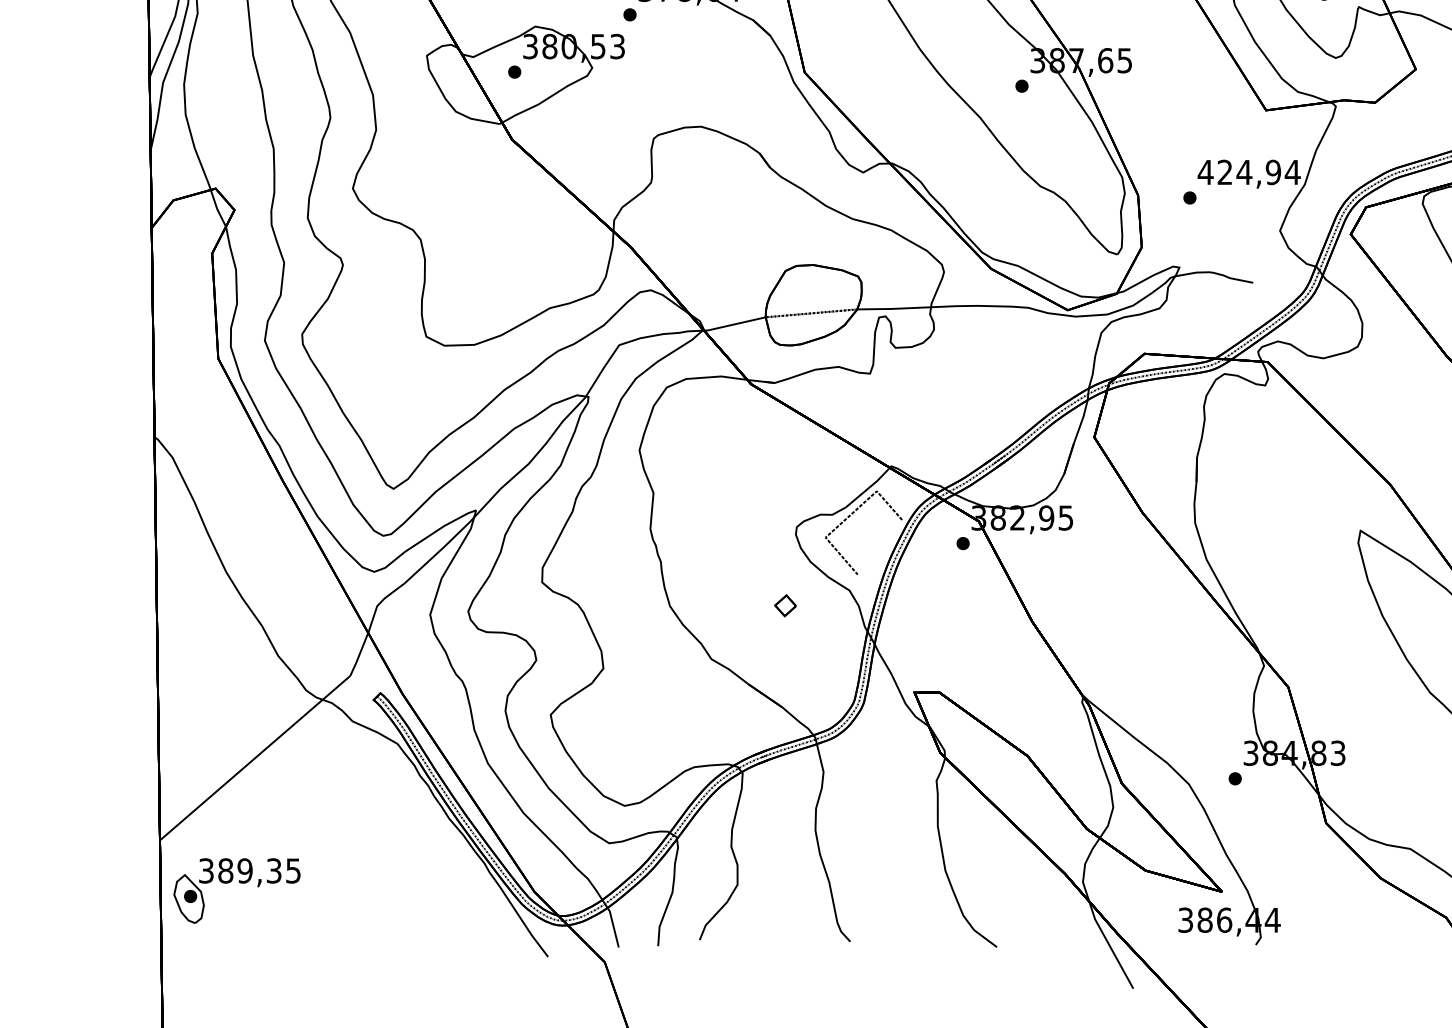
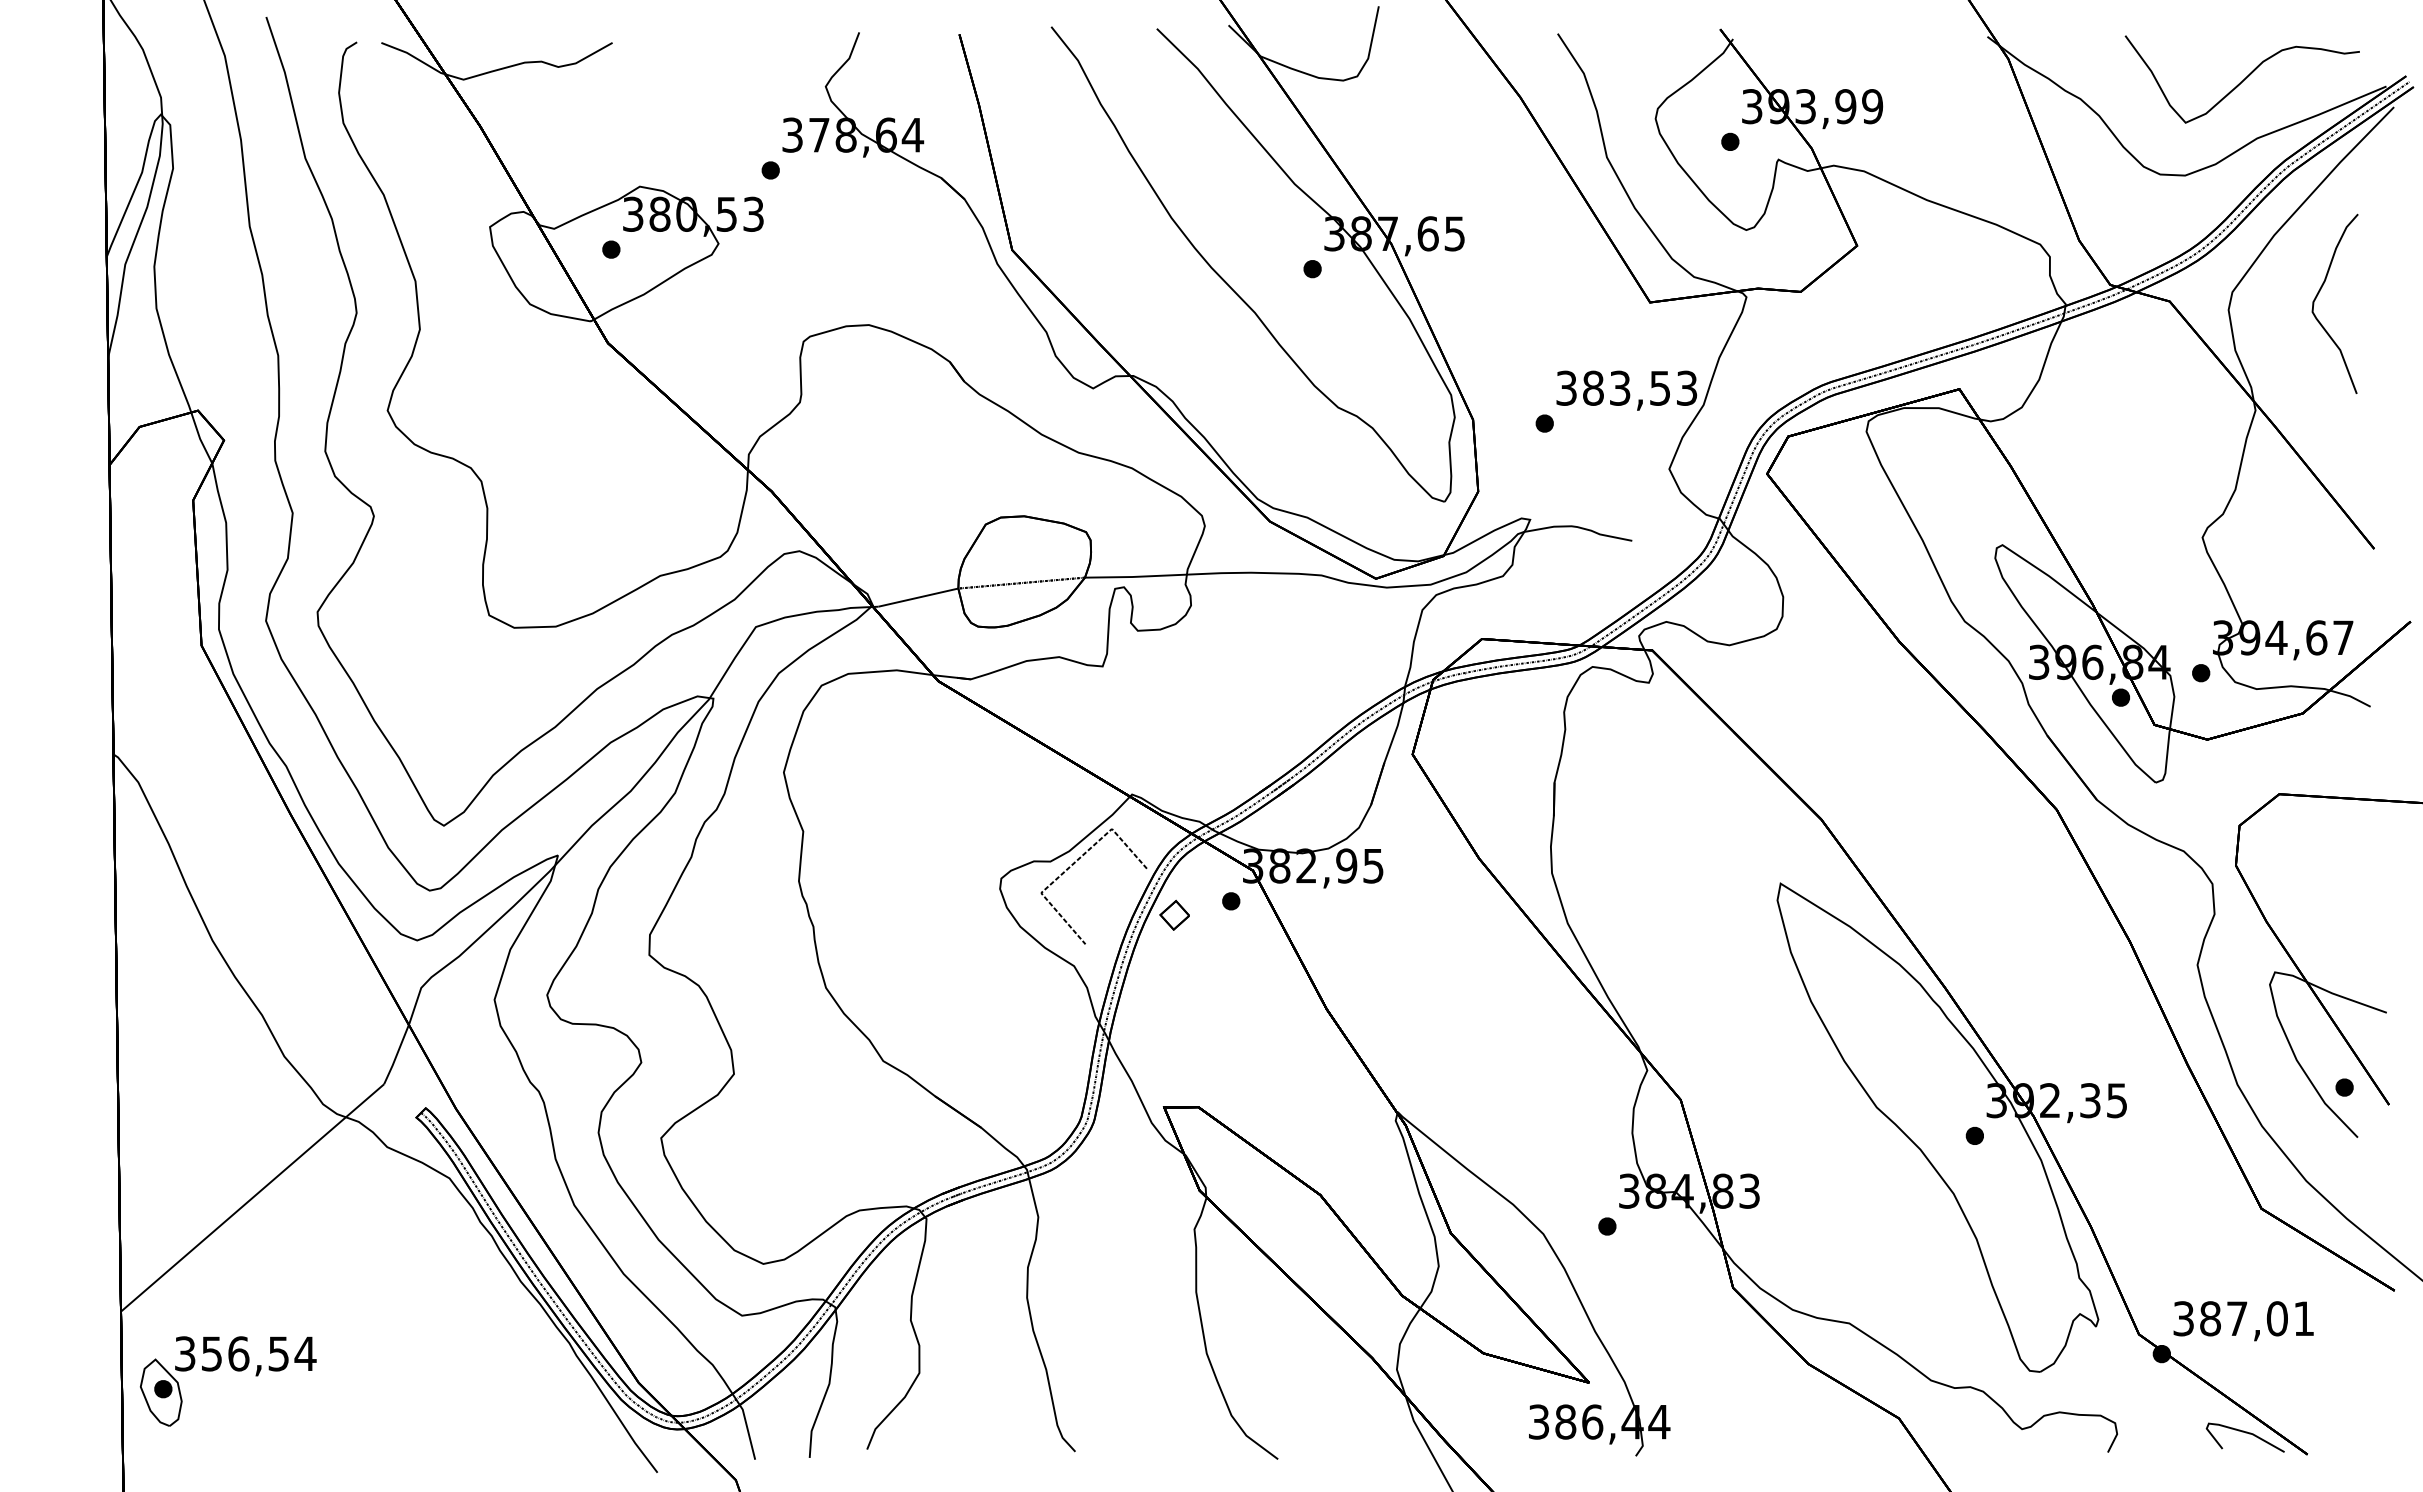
text: (1249, 171) -> (1626, 387), 424,94 -> 383,53
part: (785, 605) -> (1174, 914), moved
text: (259, 870) -> (258, 1353), 389,35 -> 356,54

